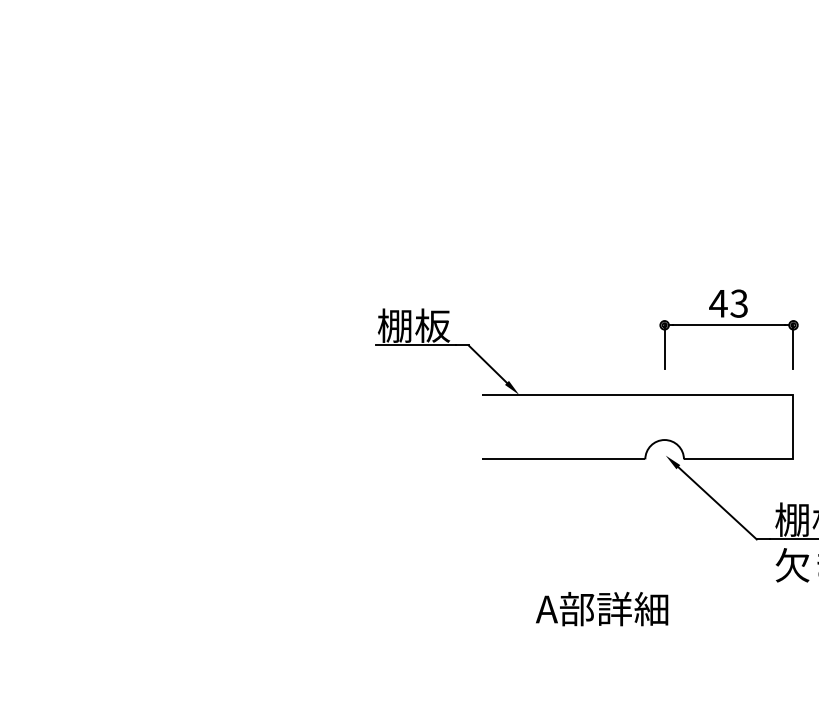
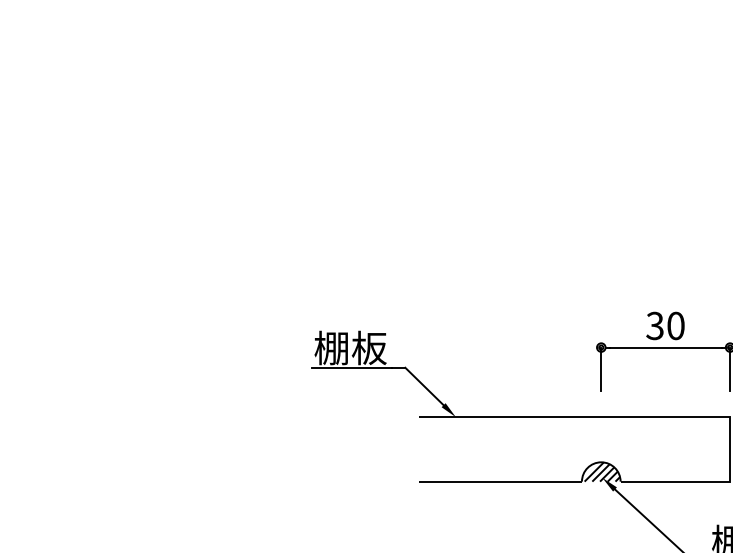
text: (728, 303) -> (665, 325), 43 -> 30
hatch: (665, 449) -> (602, 471), added

